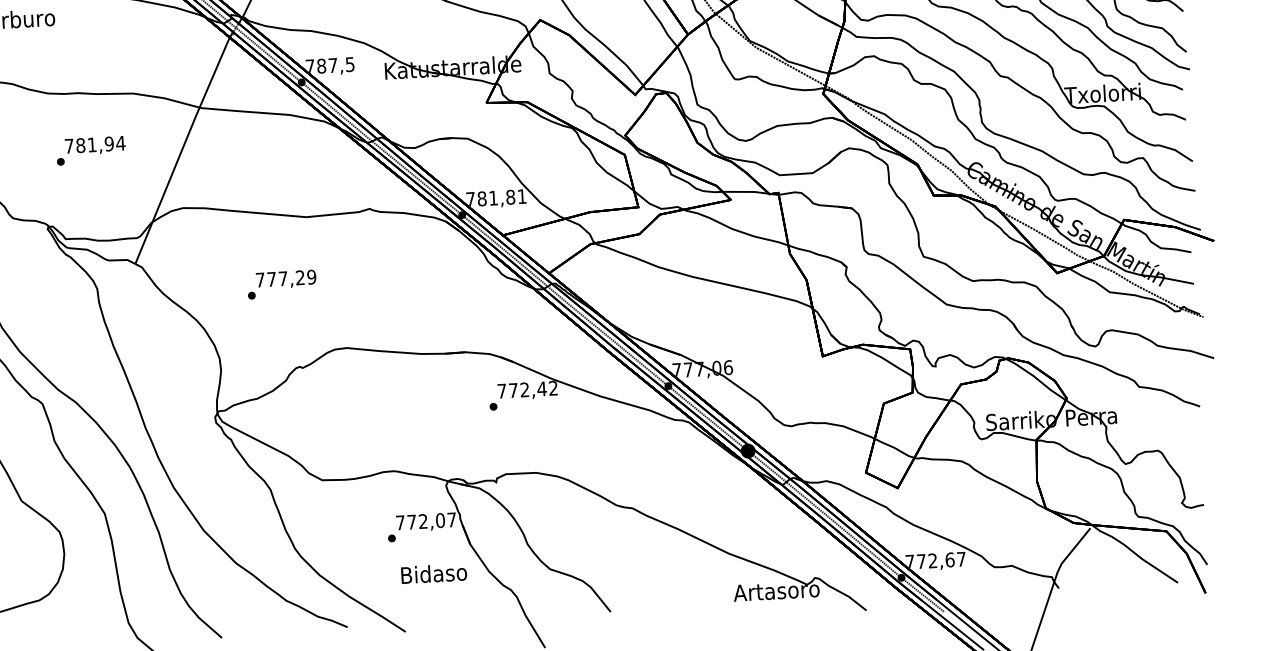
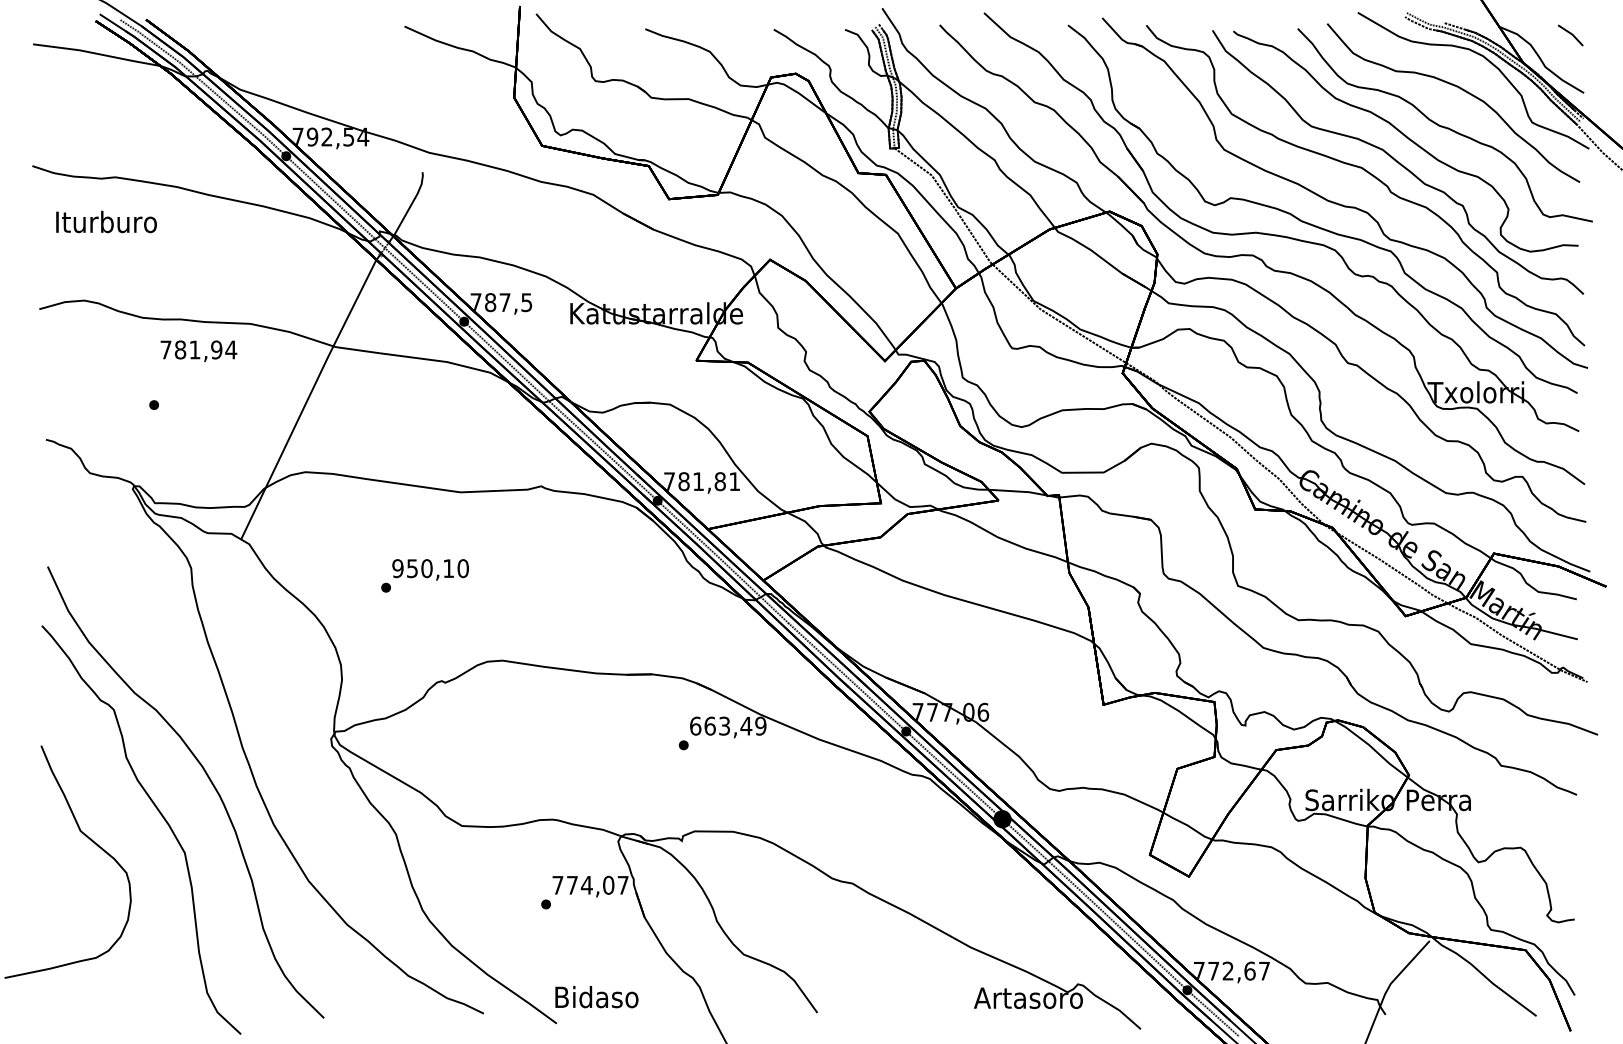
text: (95, 146) -> (198, 351), moved
text: (285, 278) -> (430, 568), 777,29 -> 950,10
text: (527, 389) -> (728, 725), 772,42 -> 663,49
text: (422, 520) -> (586, 884), 772,07 -> 774,07
text: (433, 574) -> (596, 997), moved

